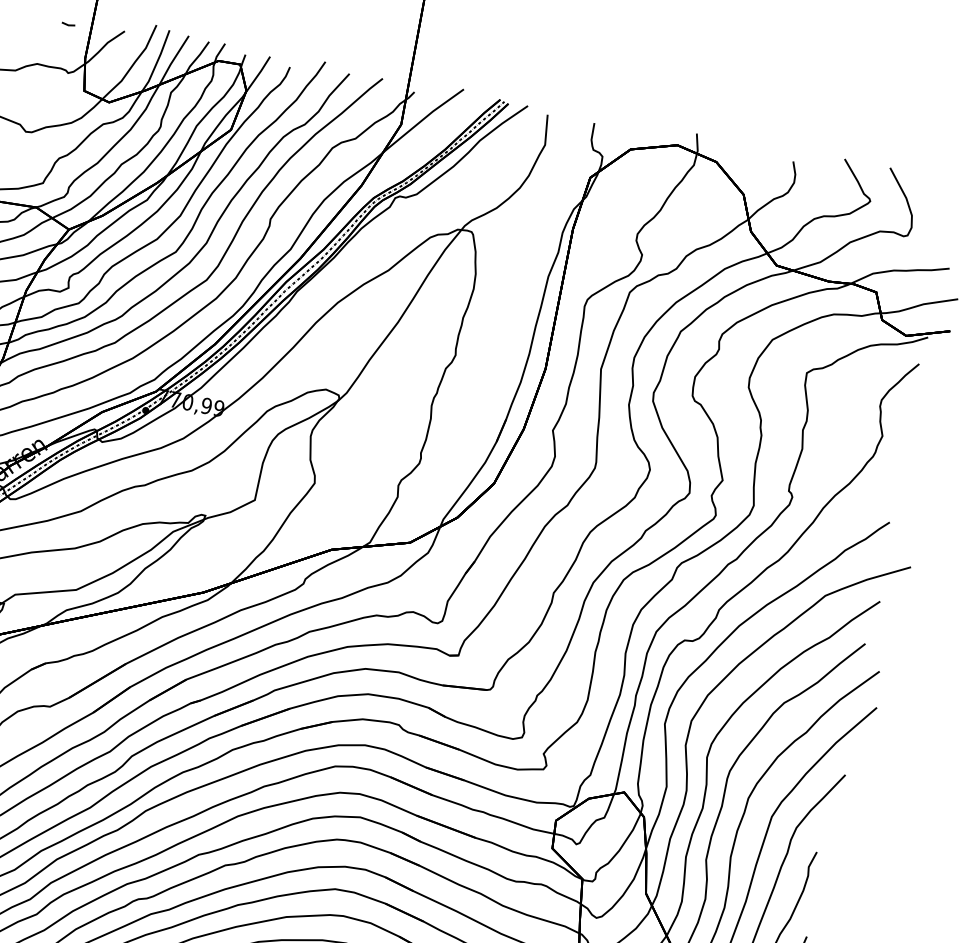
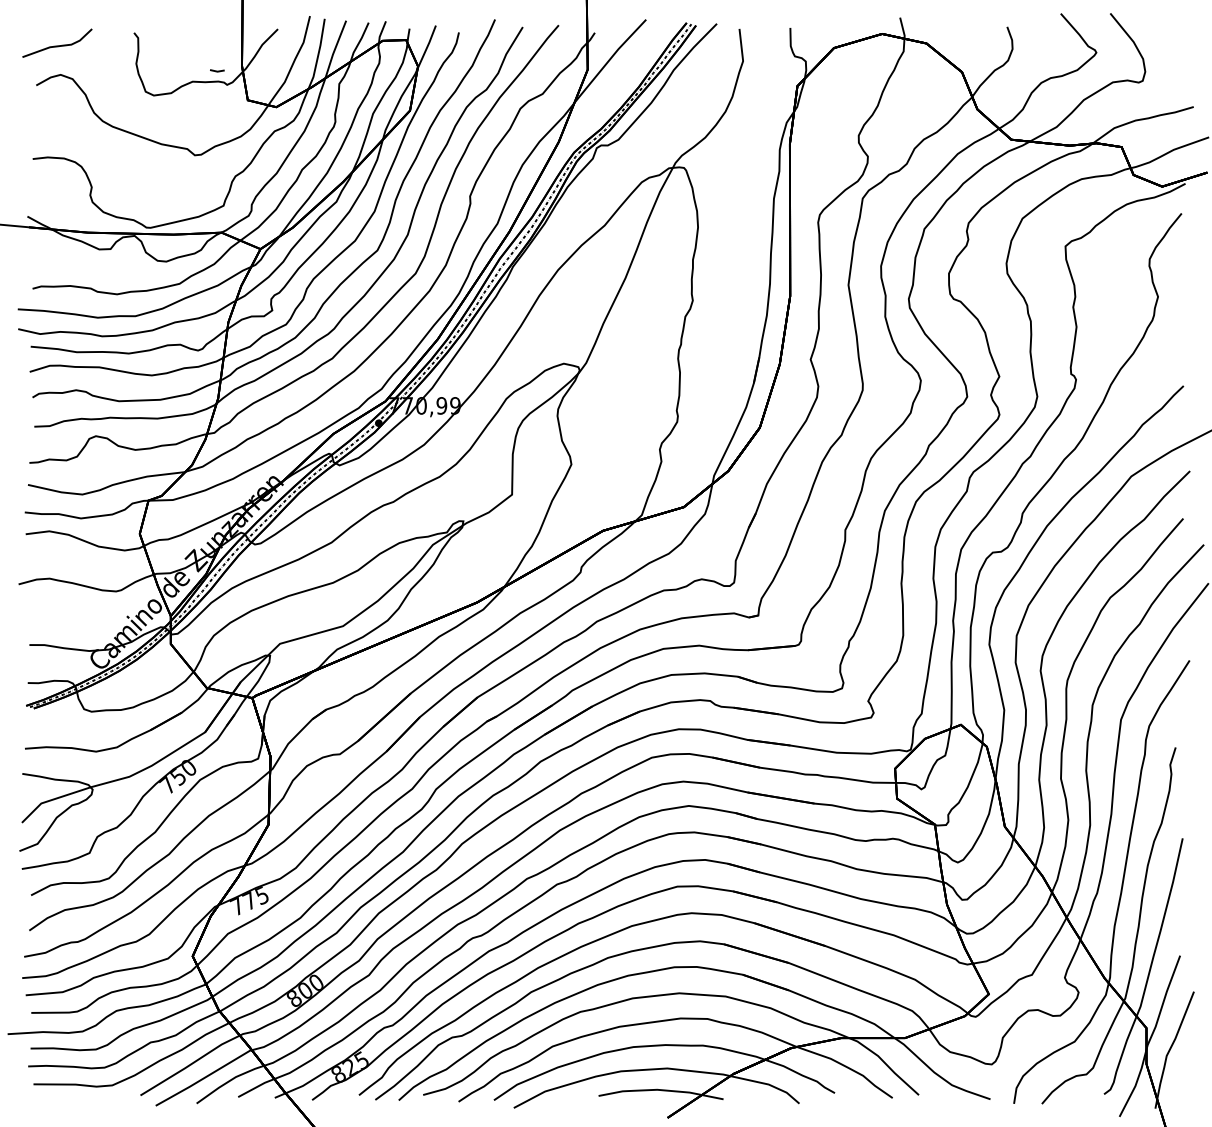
line: (68, 24) -> (217, 70), moved

